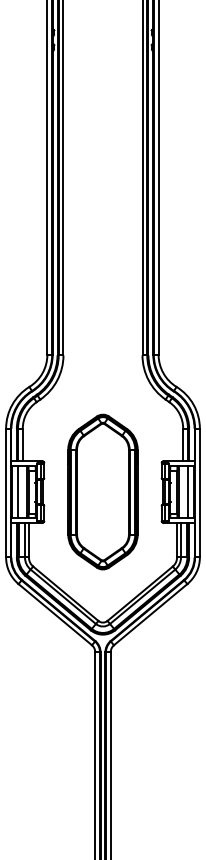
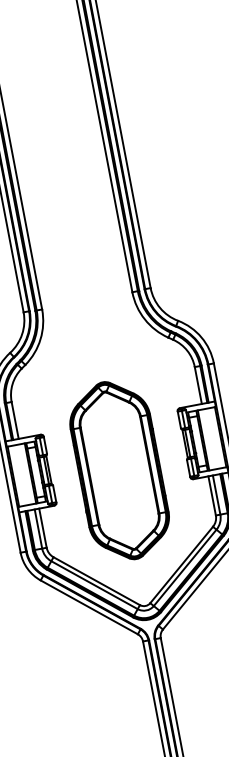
line: (18, 491) -> (20, 474), removed
part: (102, 491) -> (118, 470), moved
line: (187, 491) -> (213, 437), removed

